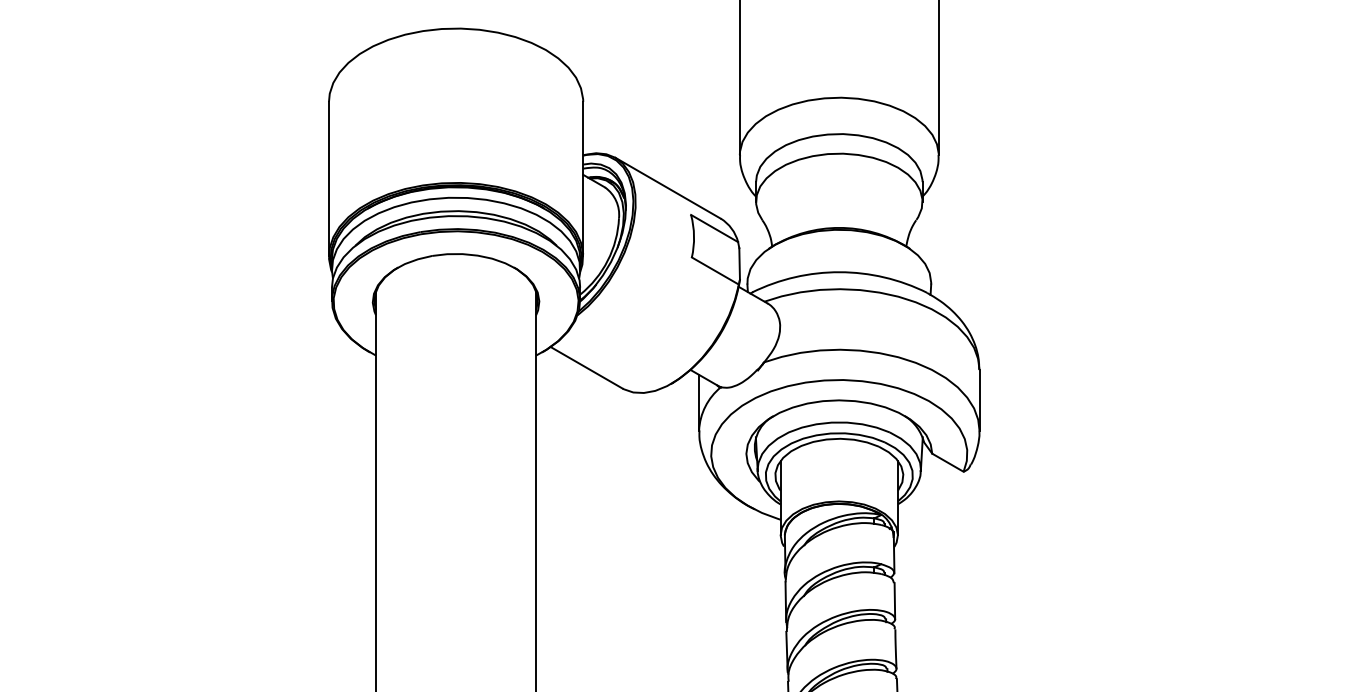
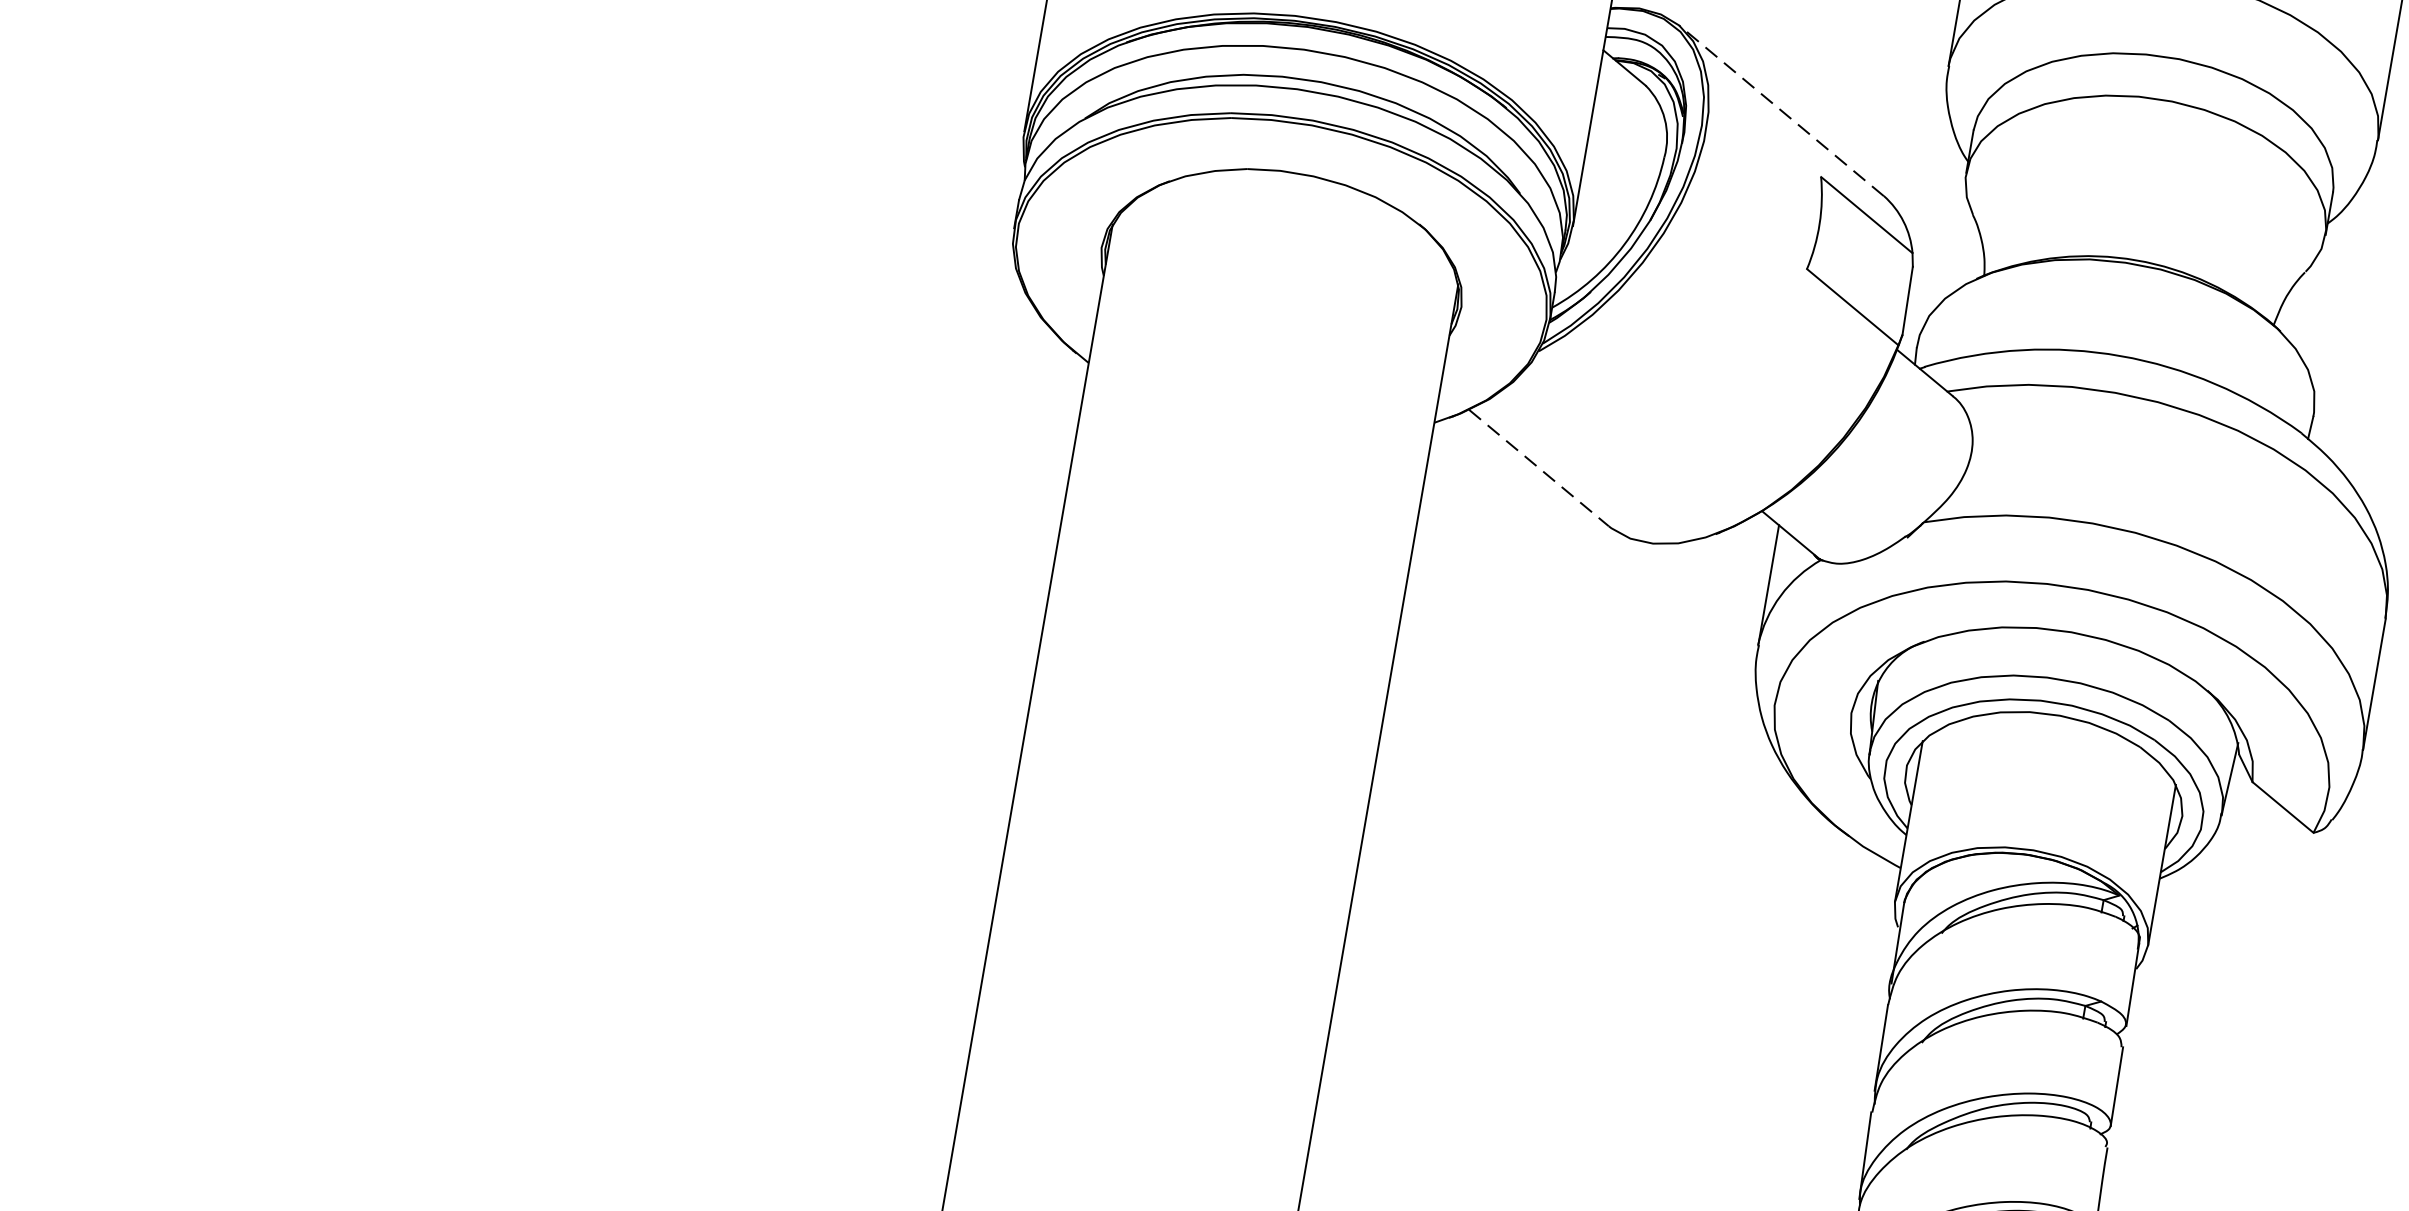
line: (668, 188) -> (1782, 111), solid -> dashed
line: (587, 368) -> (1540, 469), solid -> dashed

